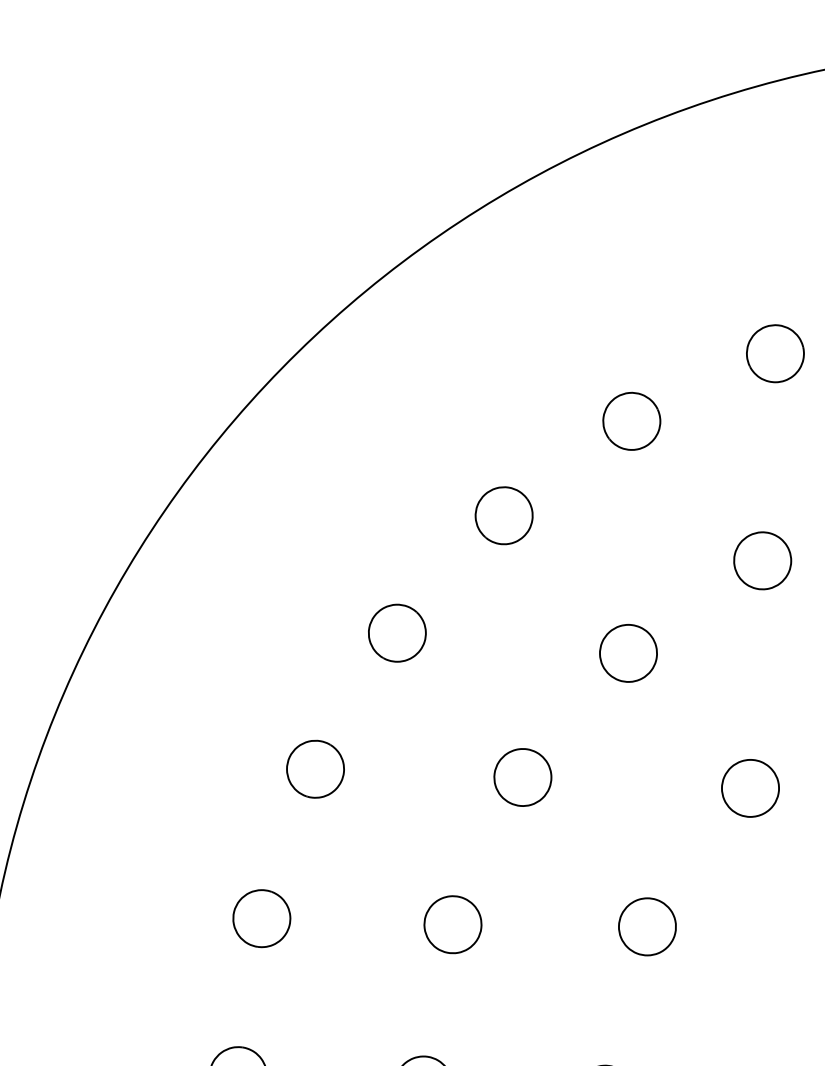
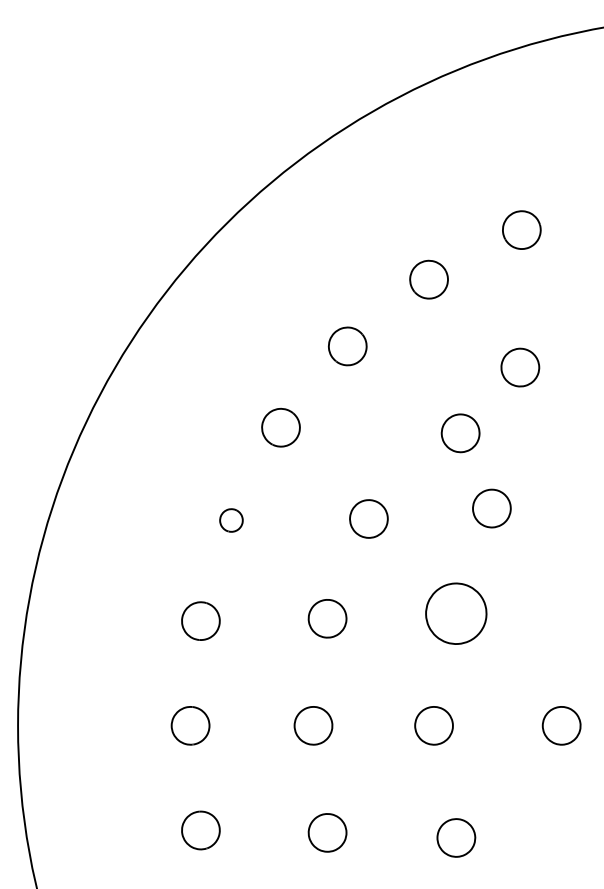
part: (628, 653) -> (460, 433), moved
part: (315, 769) -> (231, 520), size x0.6
part: (749, 788) -> (491, 508), moved
part: (647, 926) -> (456, 613), size x1.6

